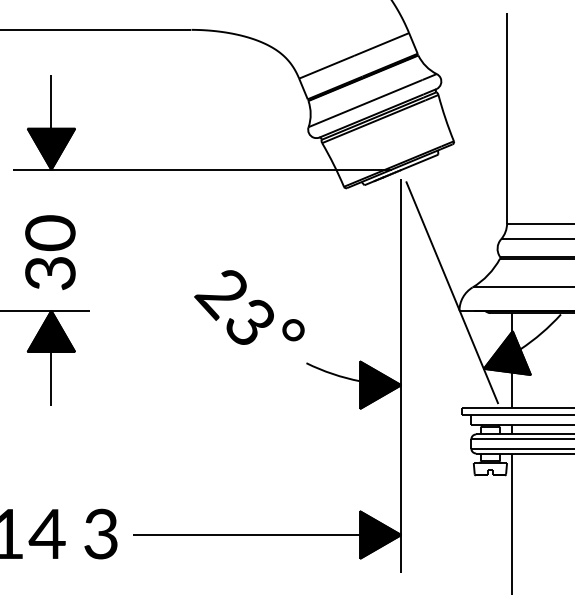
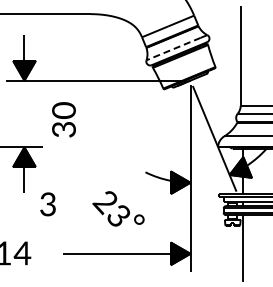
line: (365, 104) -> (173, 49), solid -> dashed
text: (49, 251) -> (63, 119), moved
text: (249, 306) -> (118, 208), moved
text: (99, 534) -> (47, 204), moved

